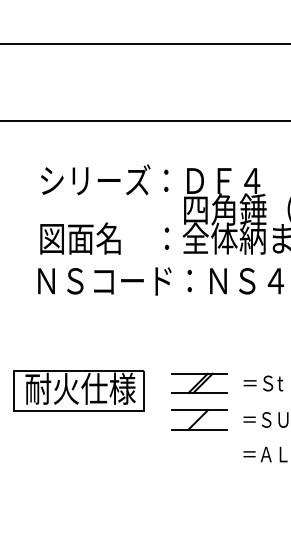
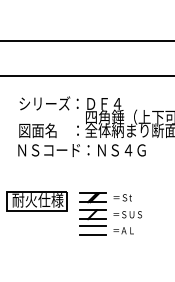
line: (198, 443) -> (92, 225), added
line: (198, 462) -> (92, 234), added

